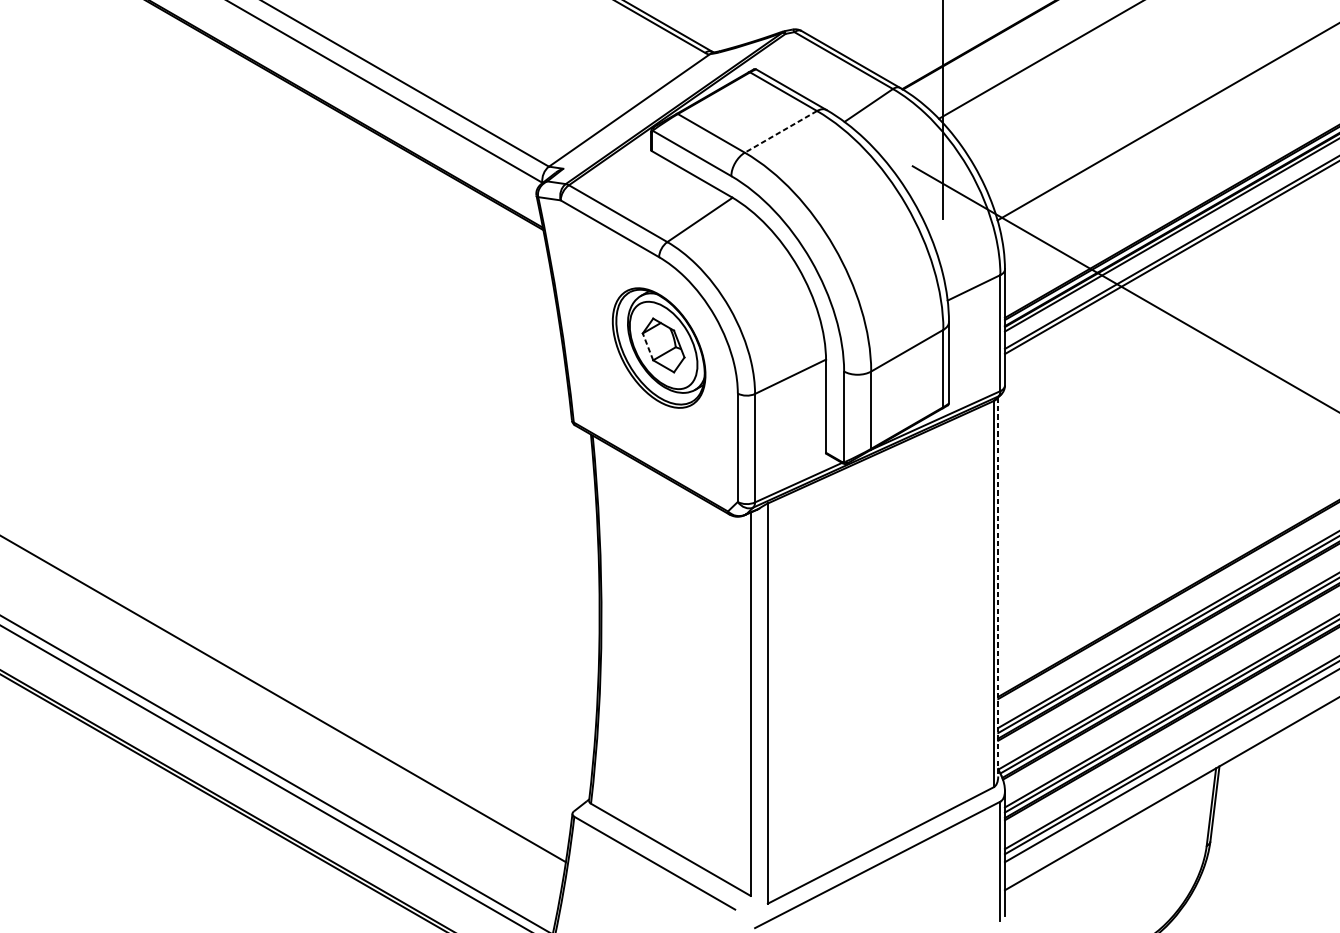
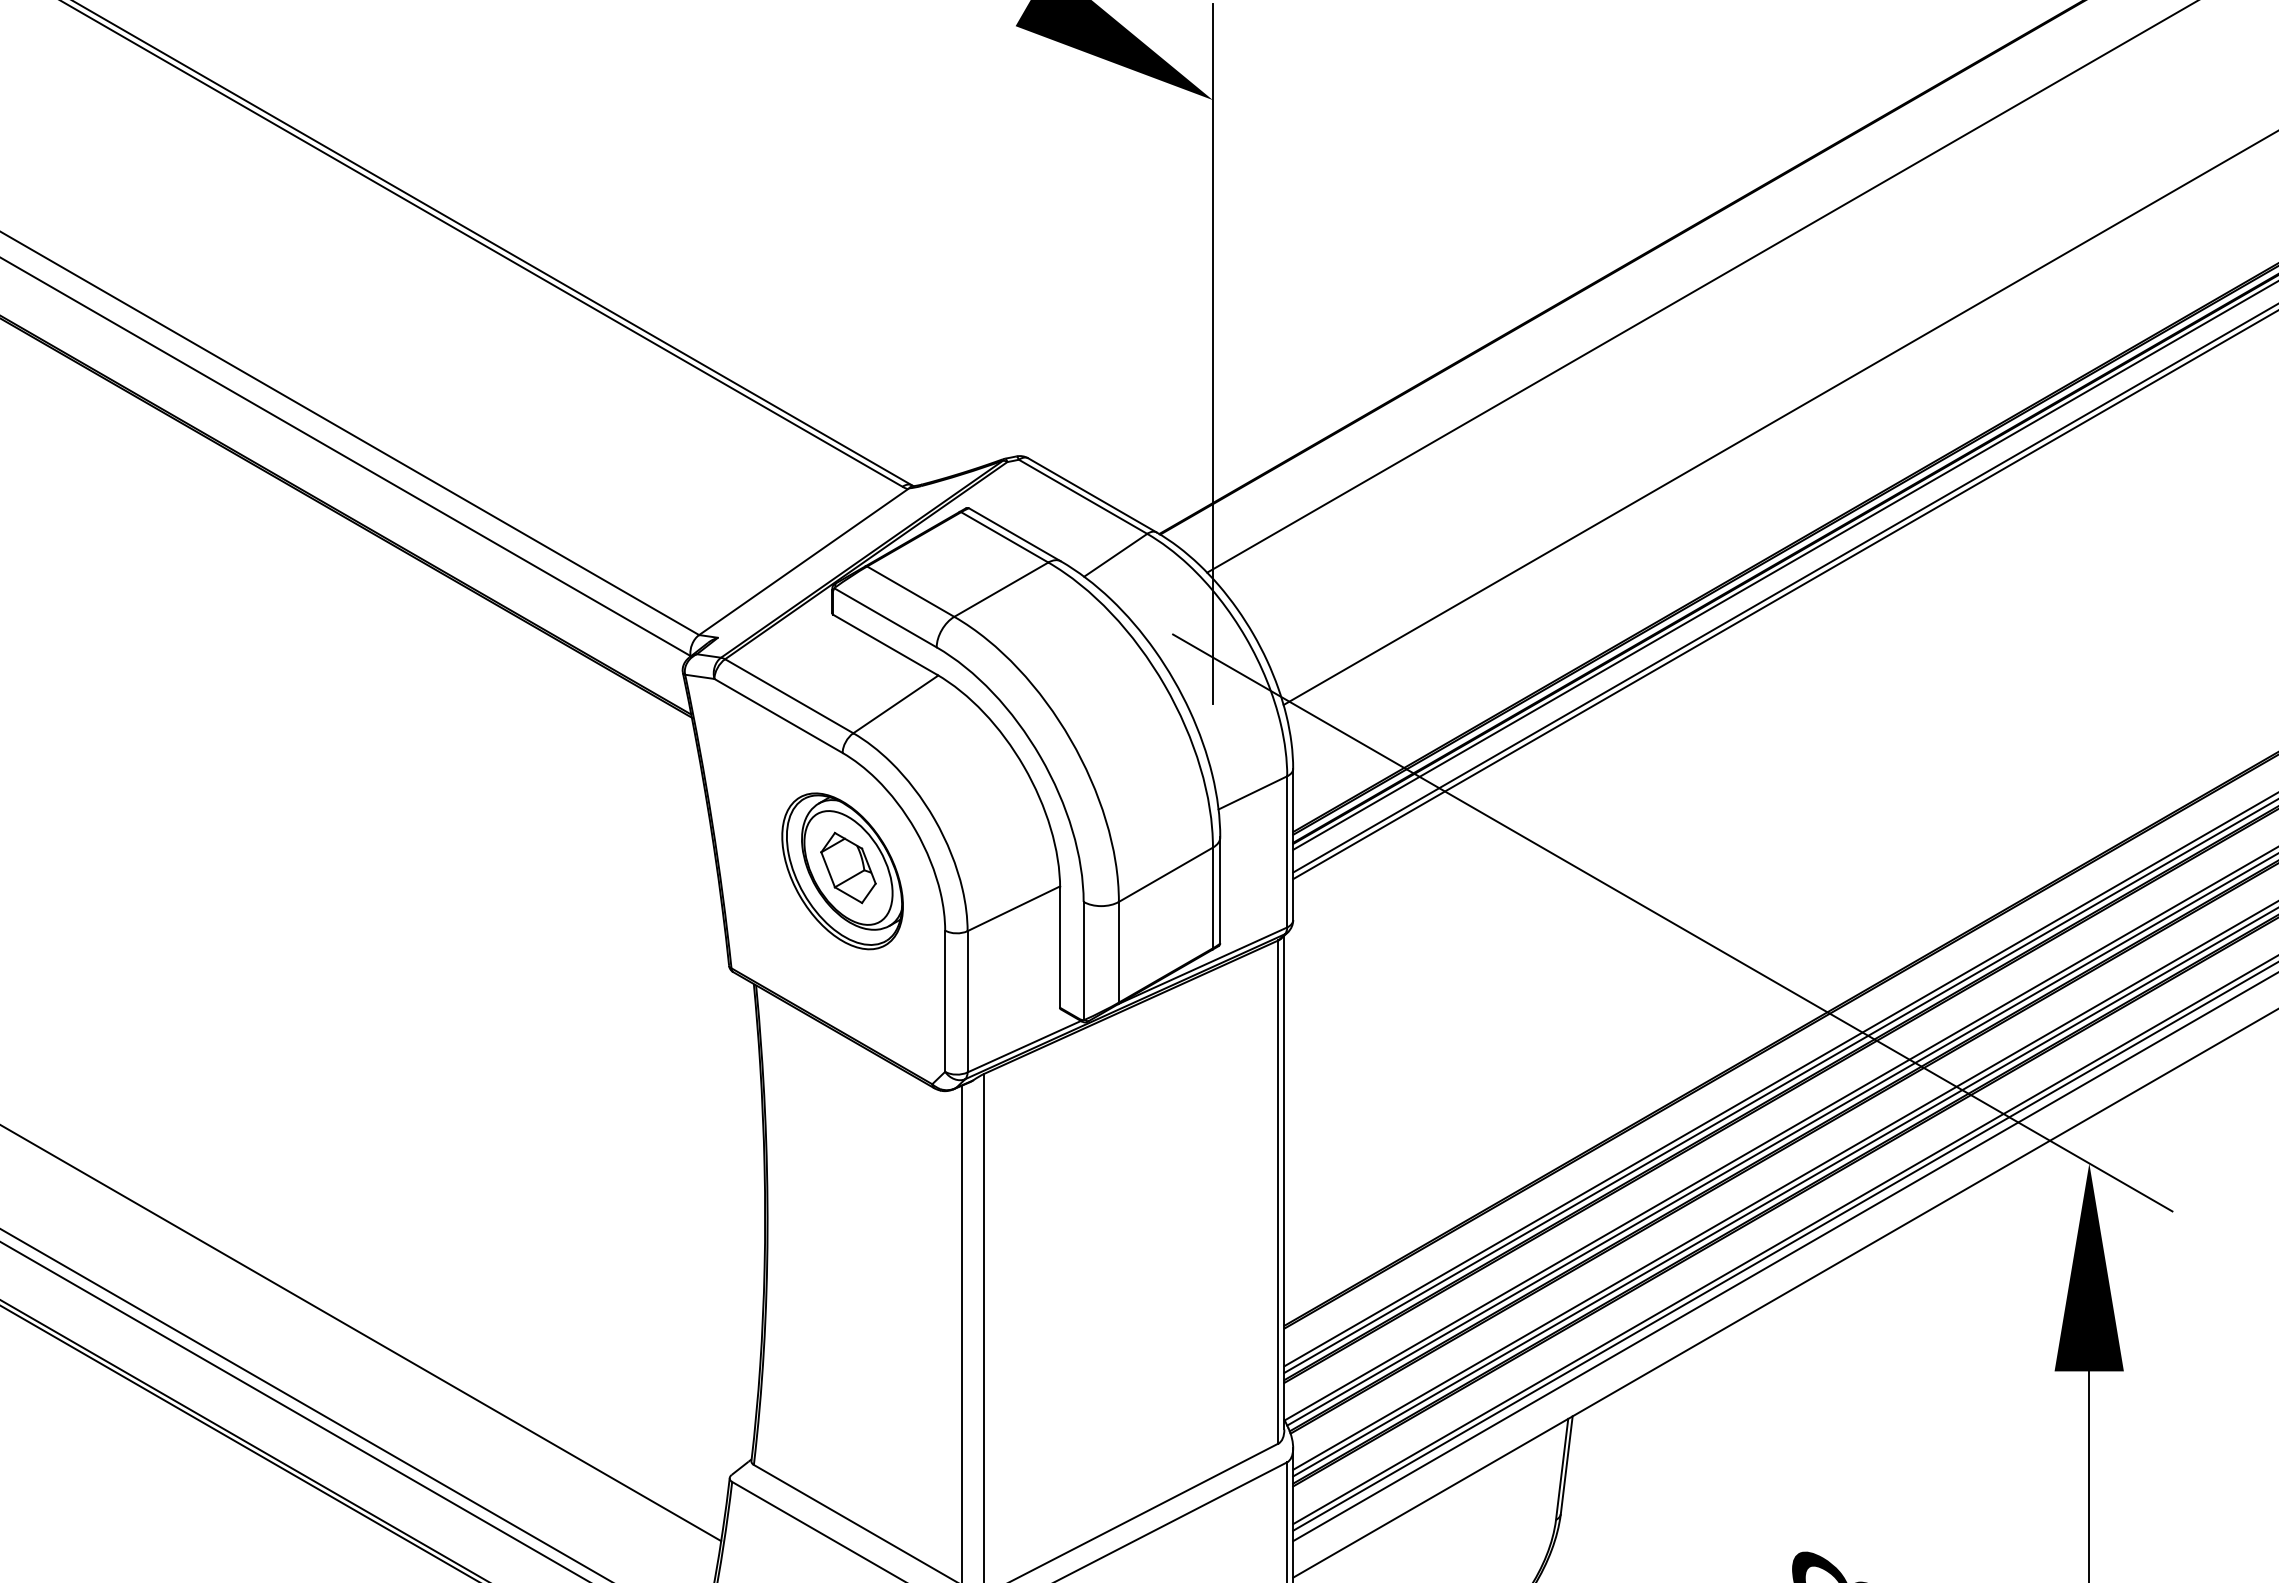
line: (780, 131) -> (1000, 589), dashed -> solid
line: (648, 346) -> (828, 869), dashed -> solid
line: (998, 586) -> (1284, 1182), dashed -> solid

